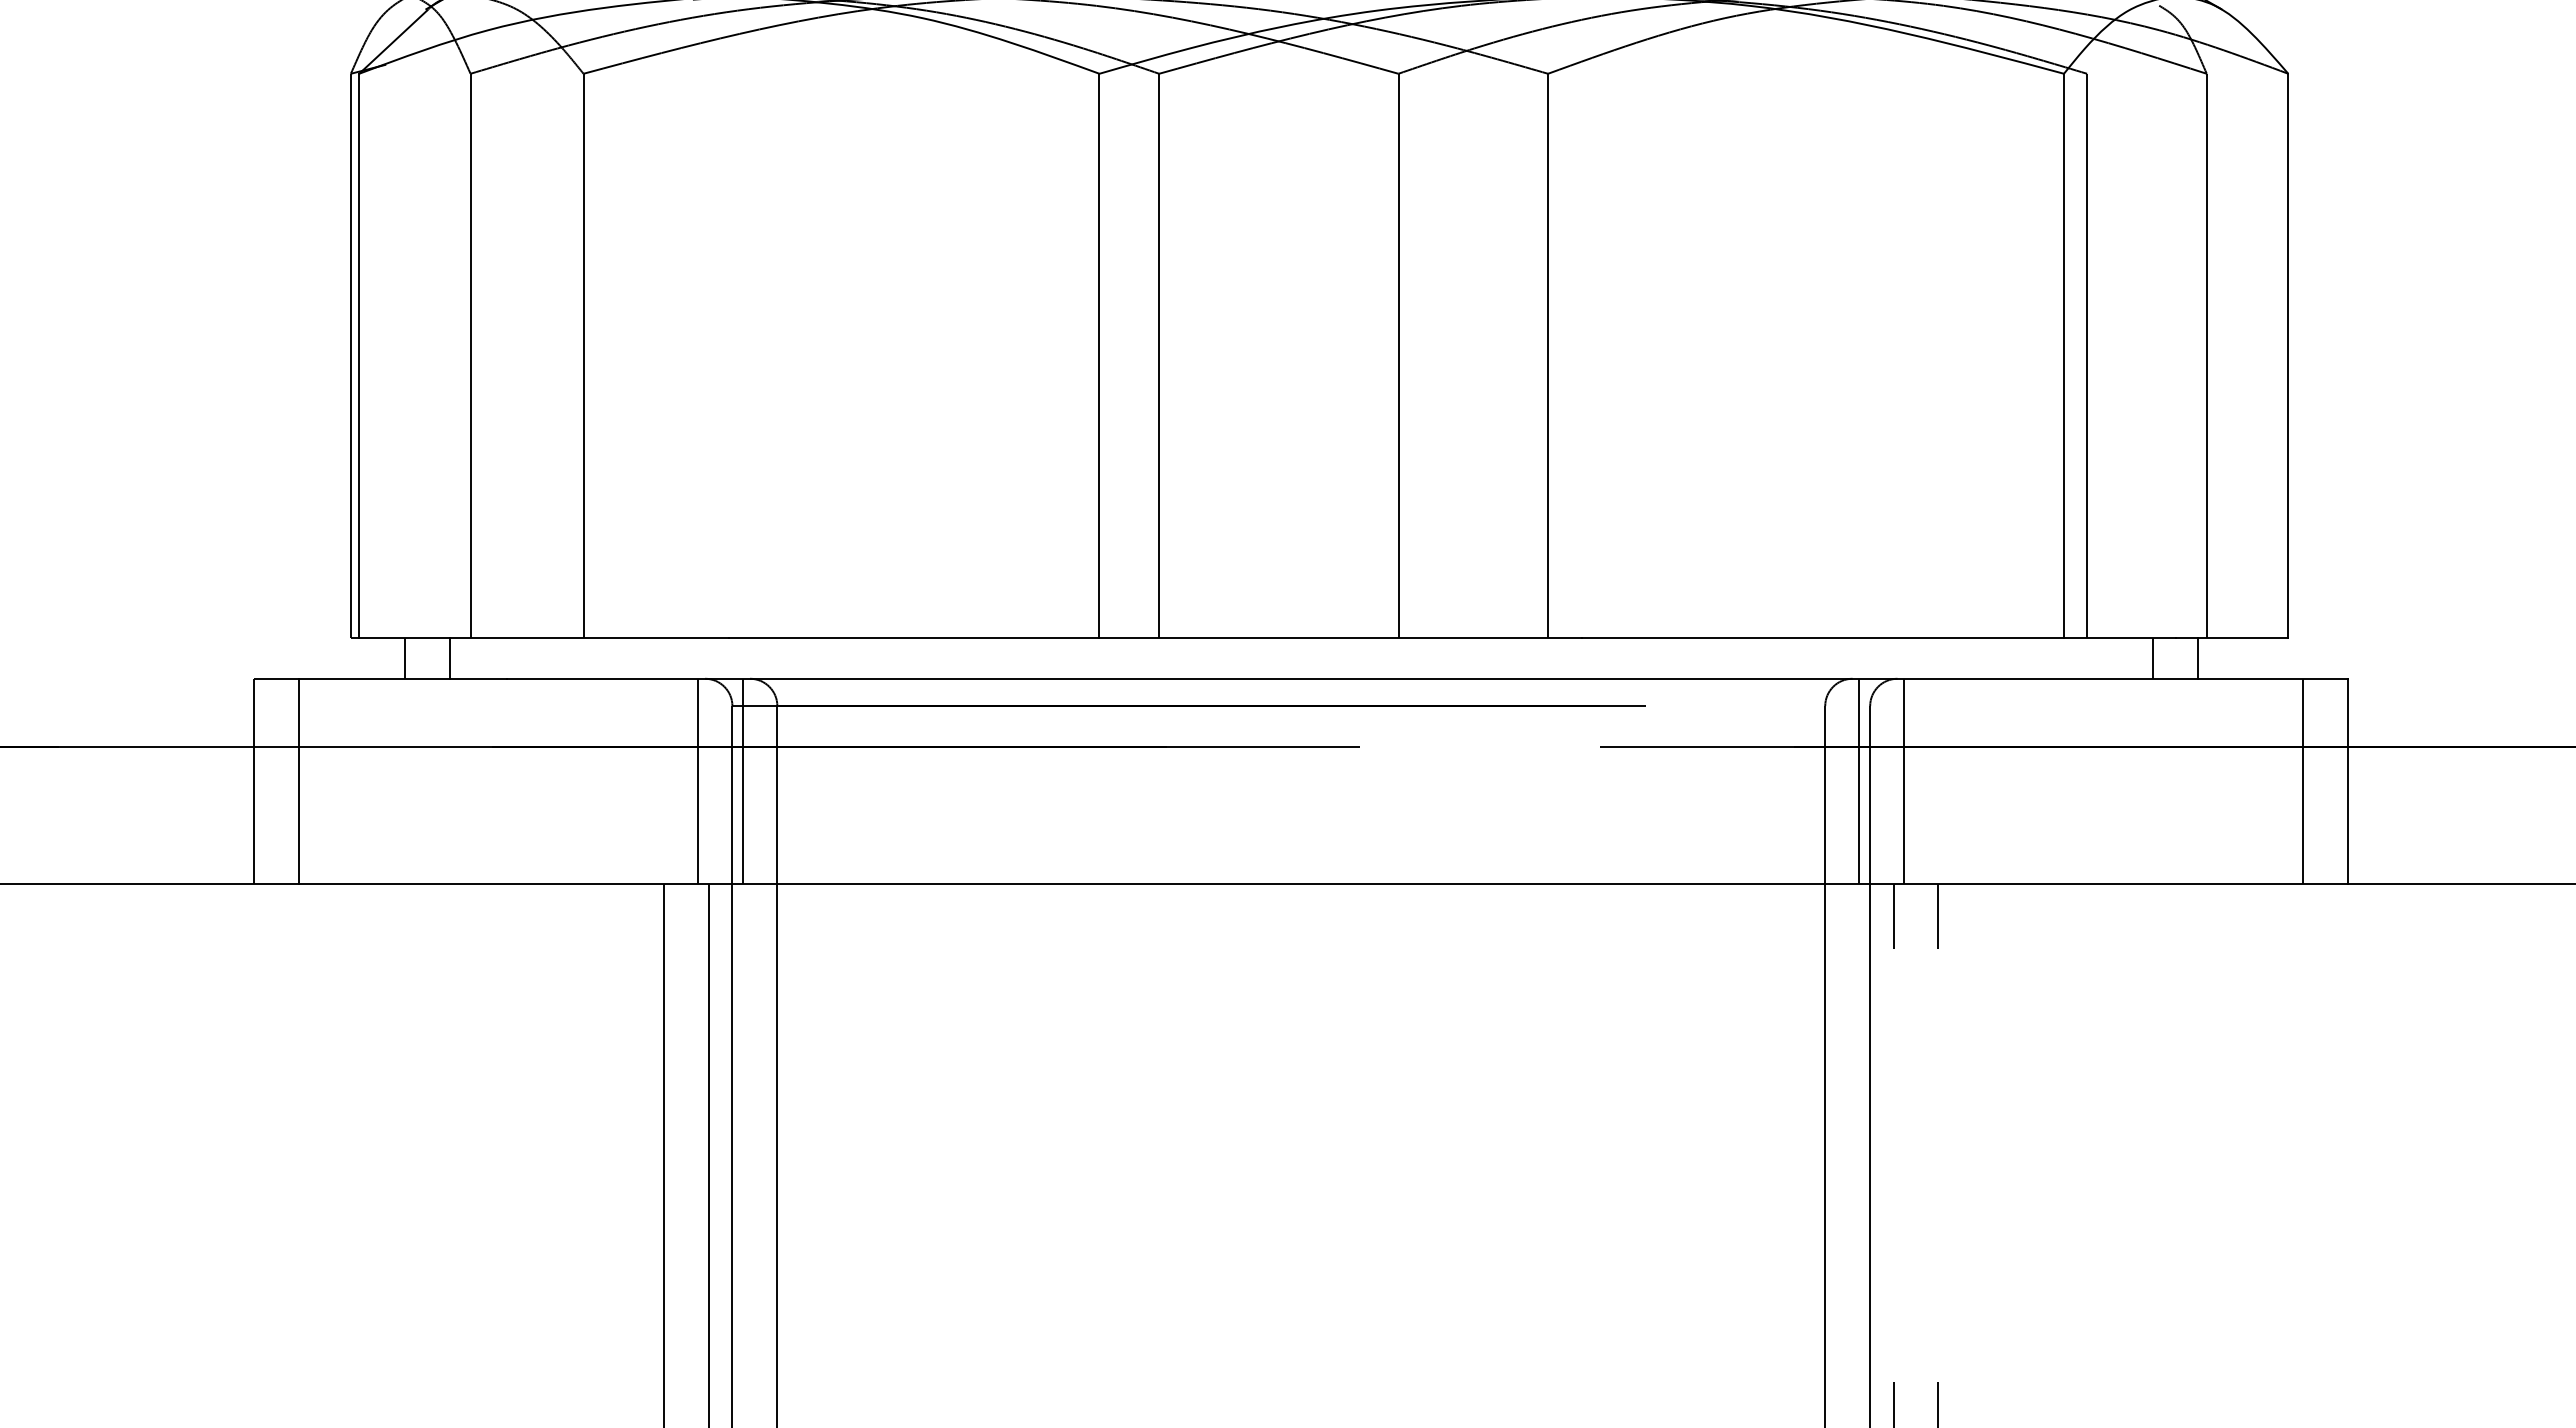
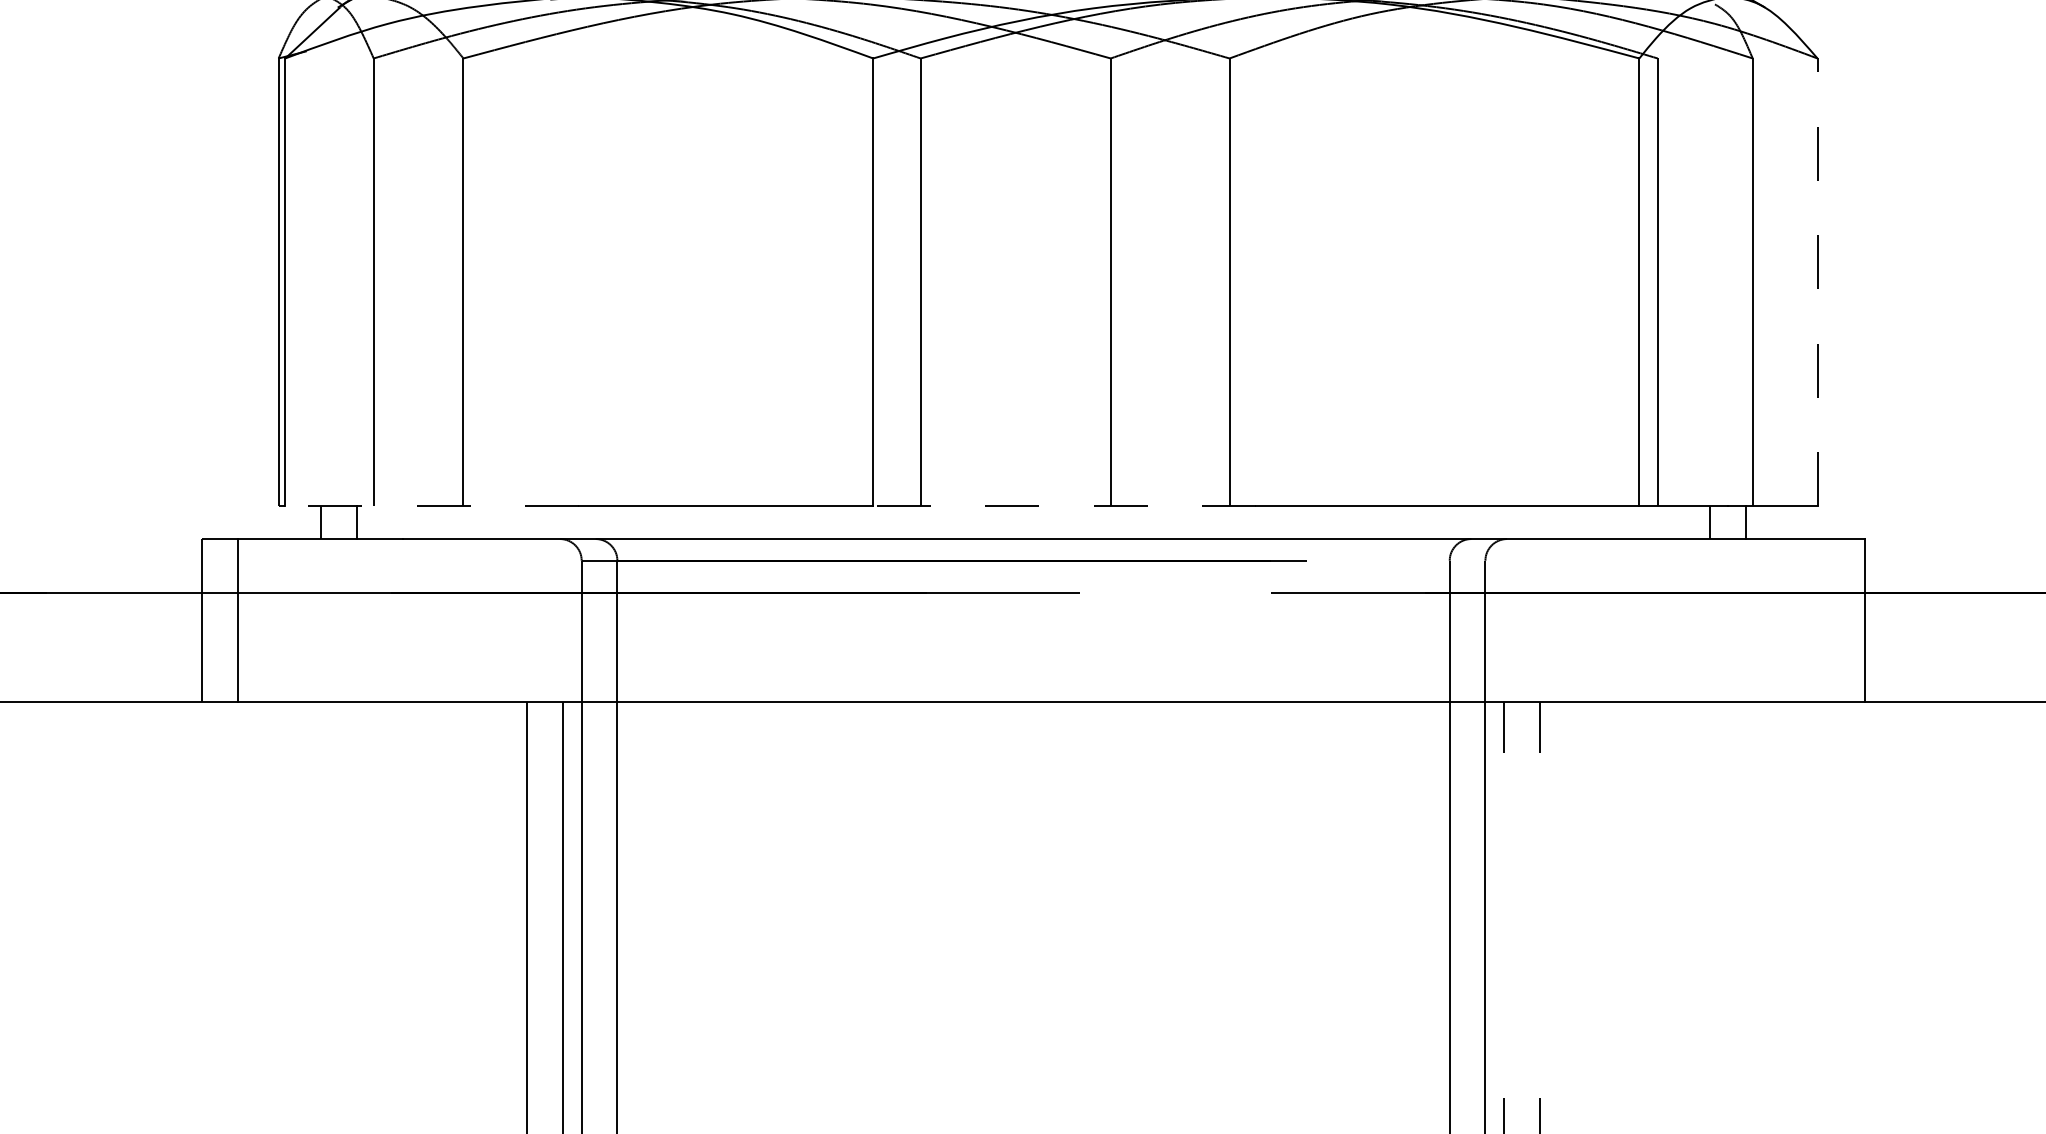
line: (2288, 355) -> (1817, 282), solid -> dashed
line: (543, 637) -> (431, 506), solid -> dashed
line: (1340, 637) -> (1064, 506), solid -> dashed
line: (698, 780) -> (554, 619), removed
line: (743, 780) -> (590, 619), removed
line: (1859, 780) -> (1476, 619), removed
line: (1904, 780) -> (1512, 619), removed
line: (2303, 780) -> (1829, 619), removed

